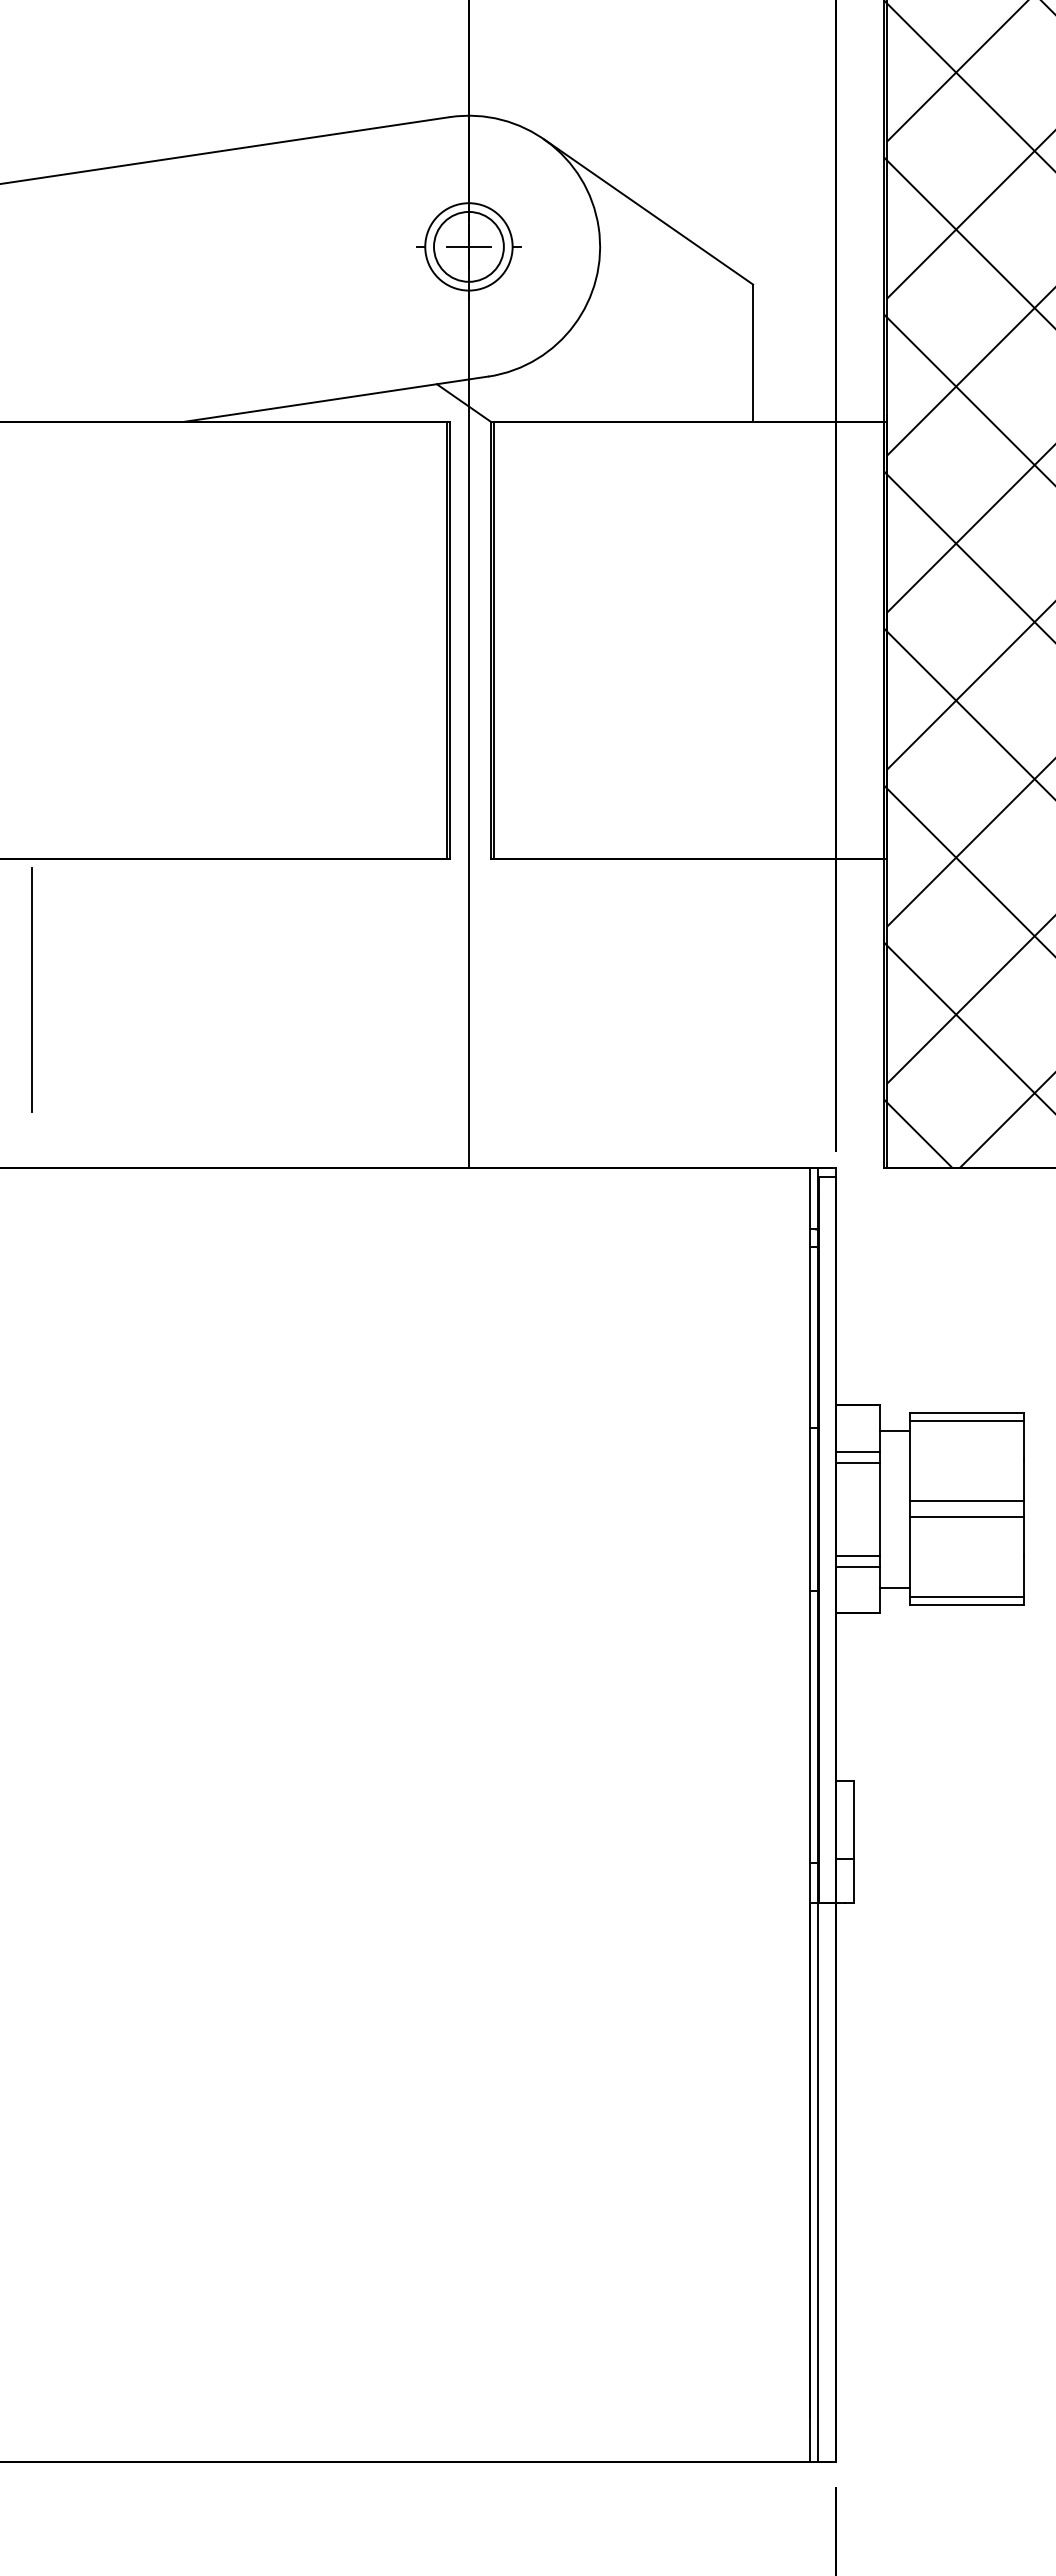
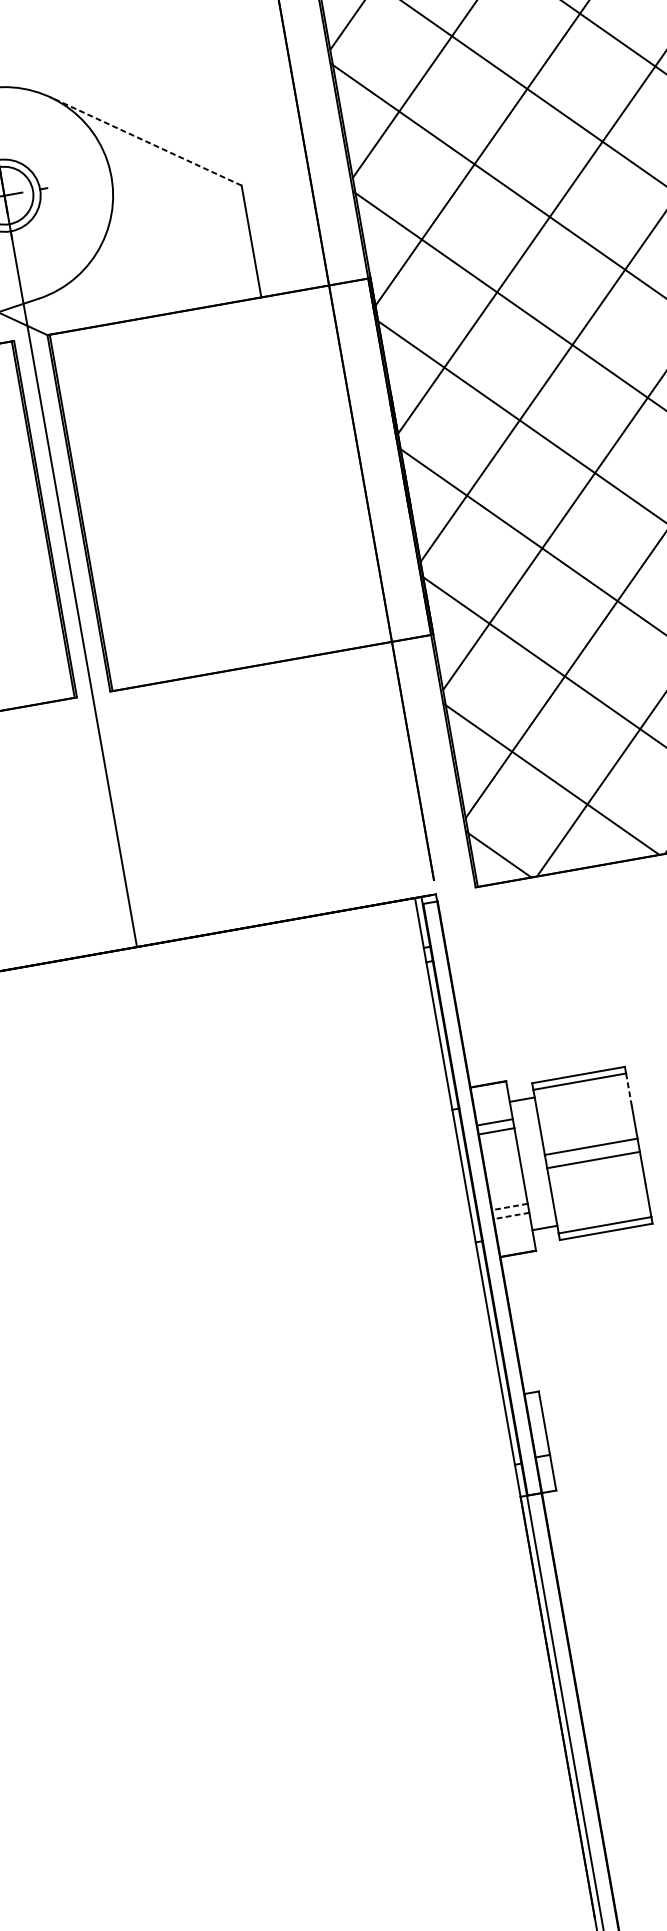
line: (648, 211) -> (145, 141), solid -> dashed
line: (1024, 1441) -> (629, 1089), solid -> dashed
line: (858, 1555) -> (510, 1206), solid -> dashed
line: (858, 1566) -> (511, 1215), solid -> dashed

